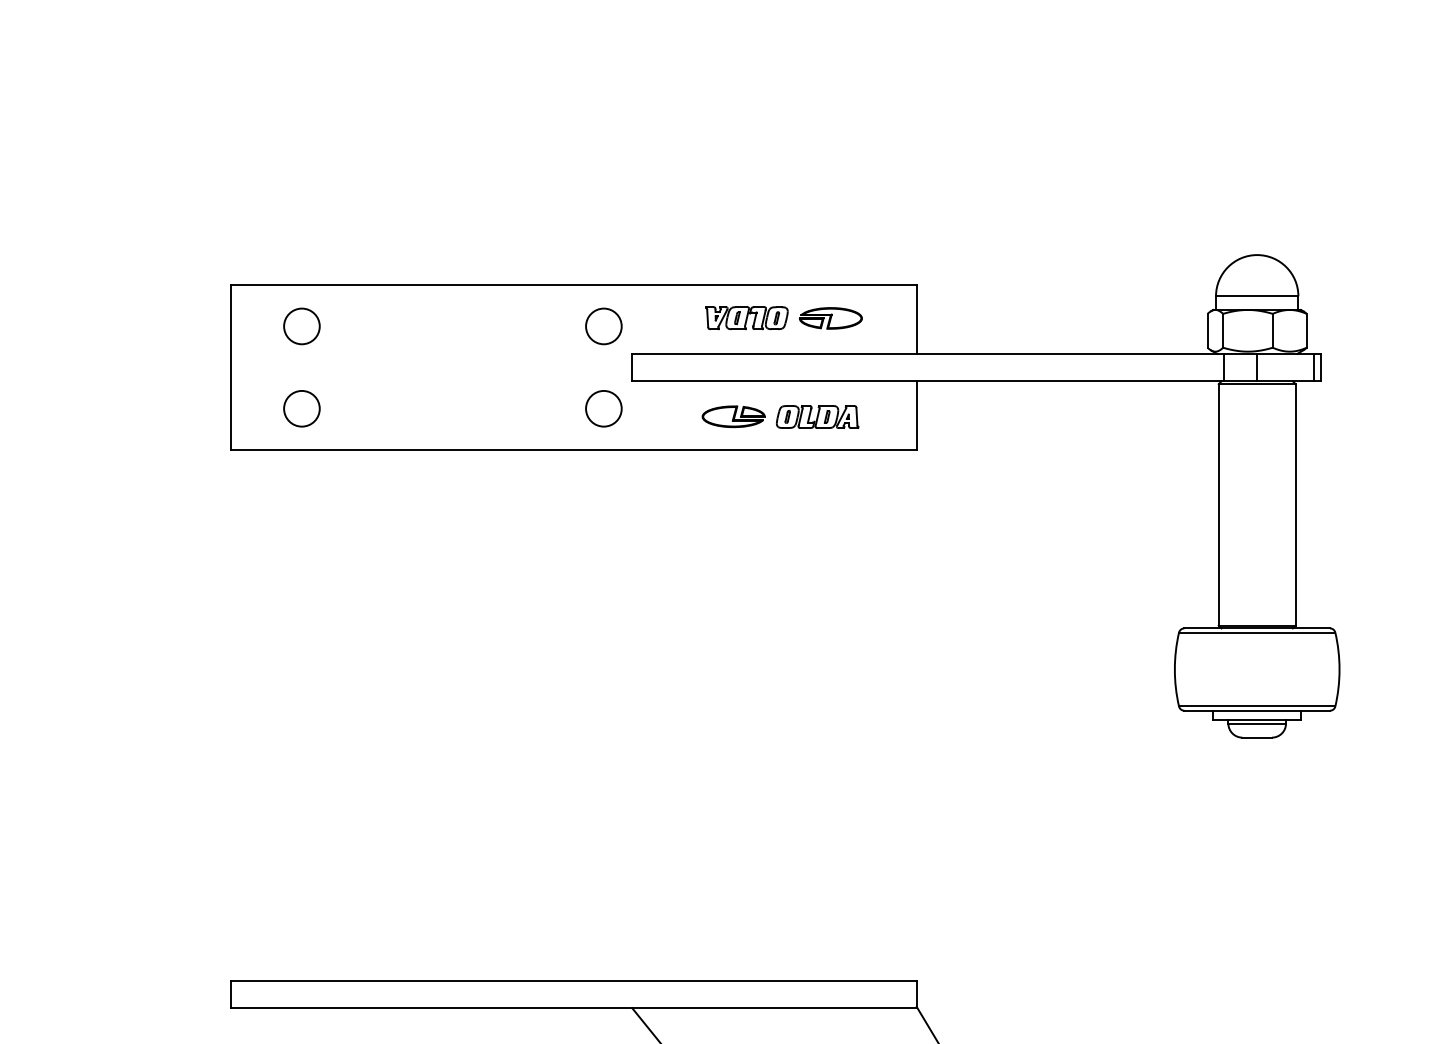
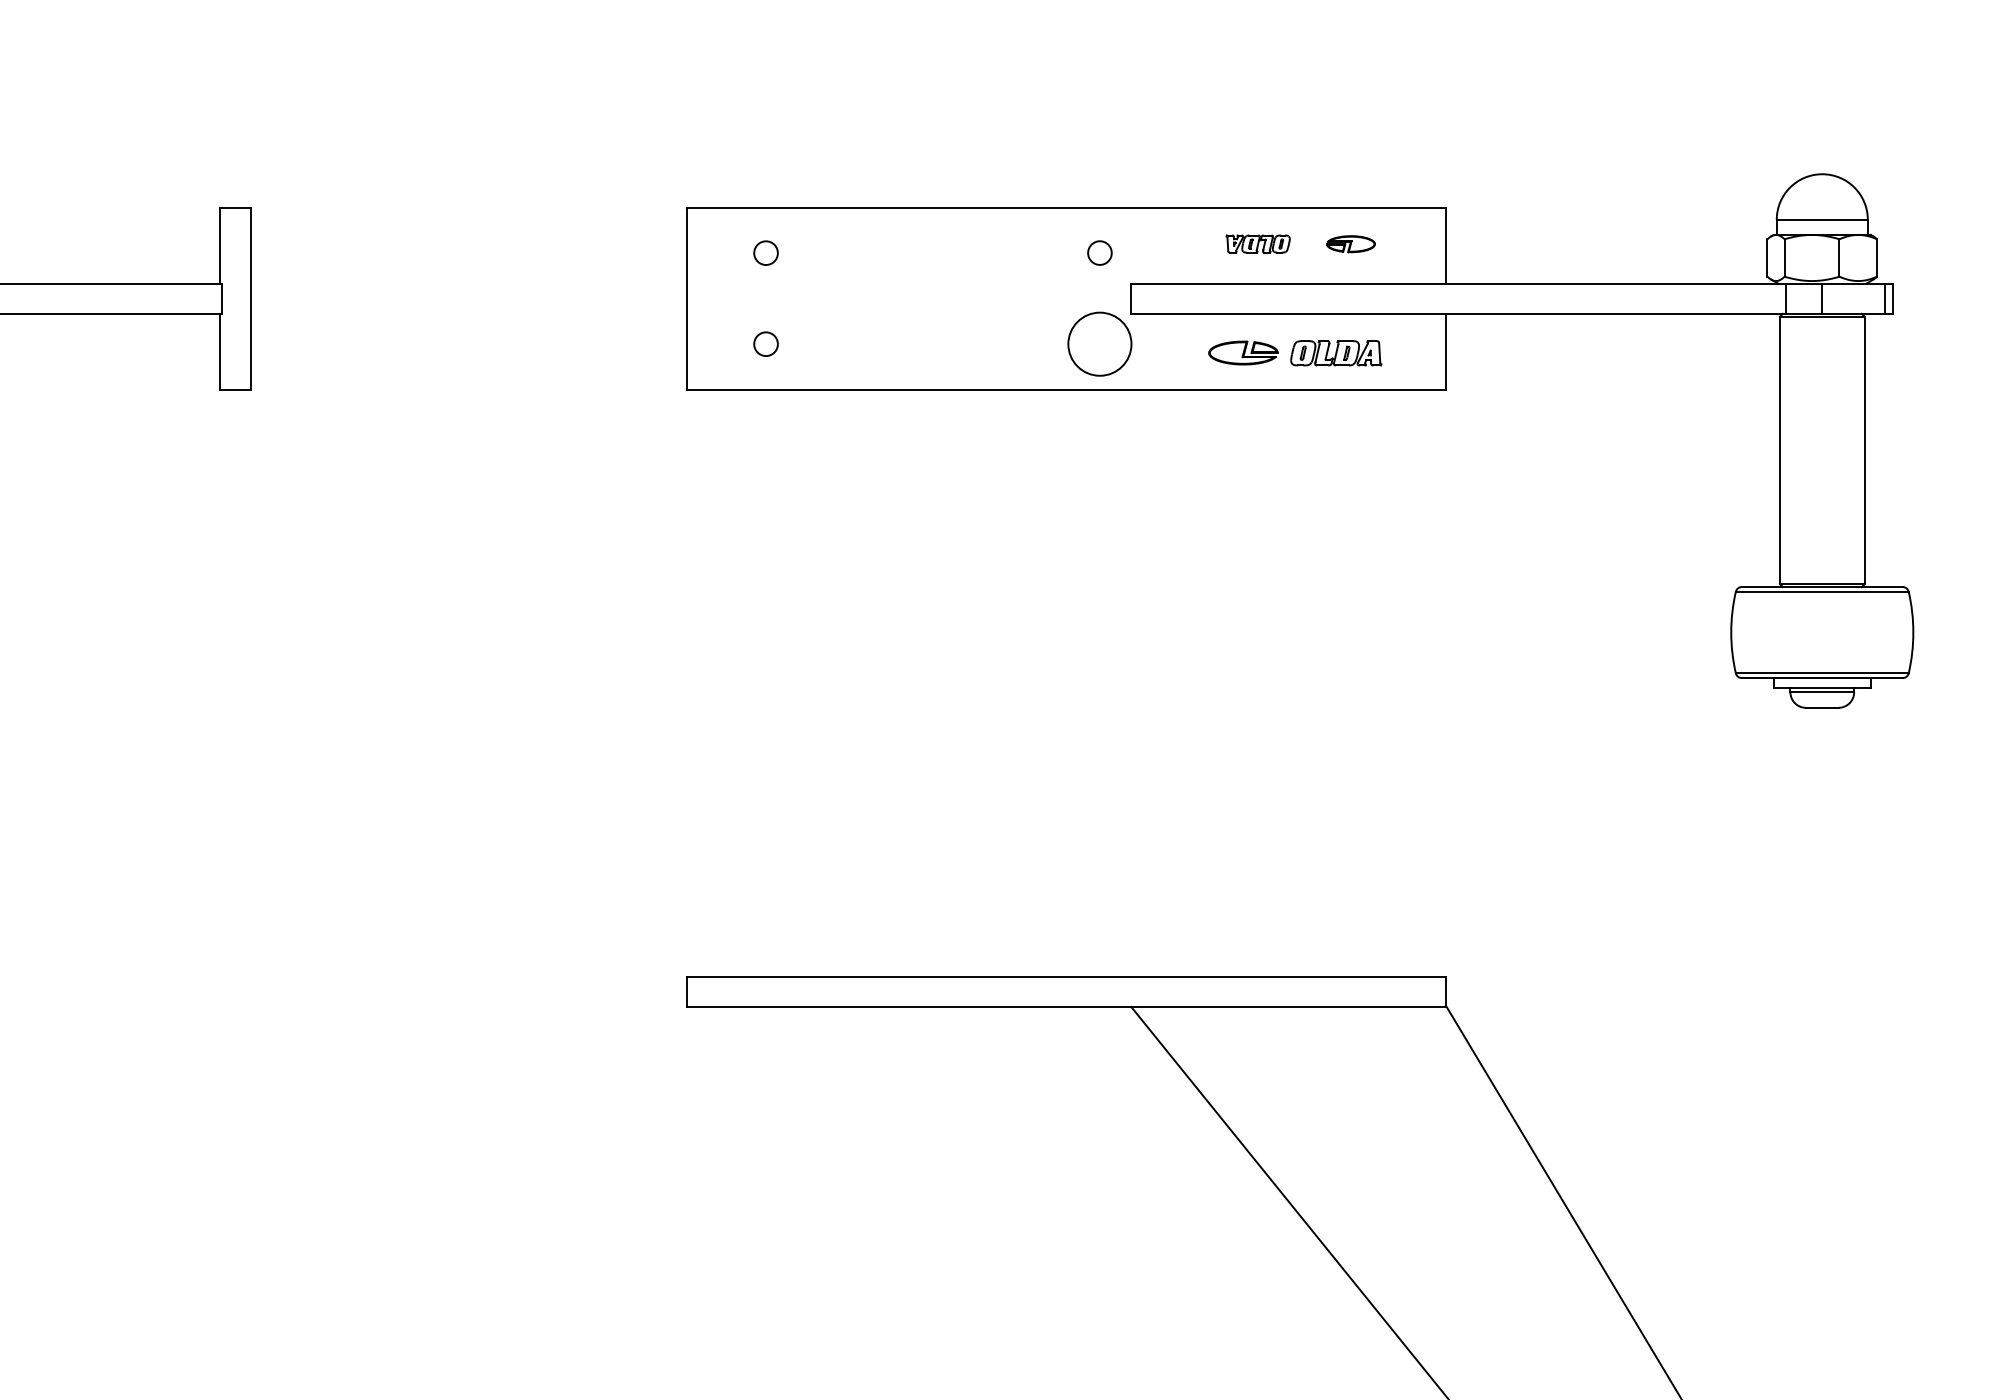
part: (747, 317) -> (1258, 243), size x0.7
part: (830, 317) -> (1350, 243), size x0.7
circle: (301, 325) -> (765, 252), size x0.6
circle: (603, 325) -> (1099, 252), size x0.6
circle: (301, 408) -> (765, 343), size x0.6
circle: (603, 408) -> (1099, 343), size x1.6

